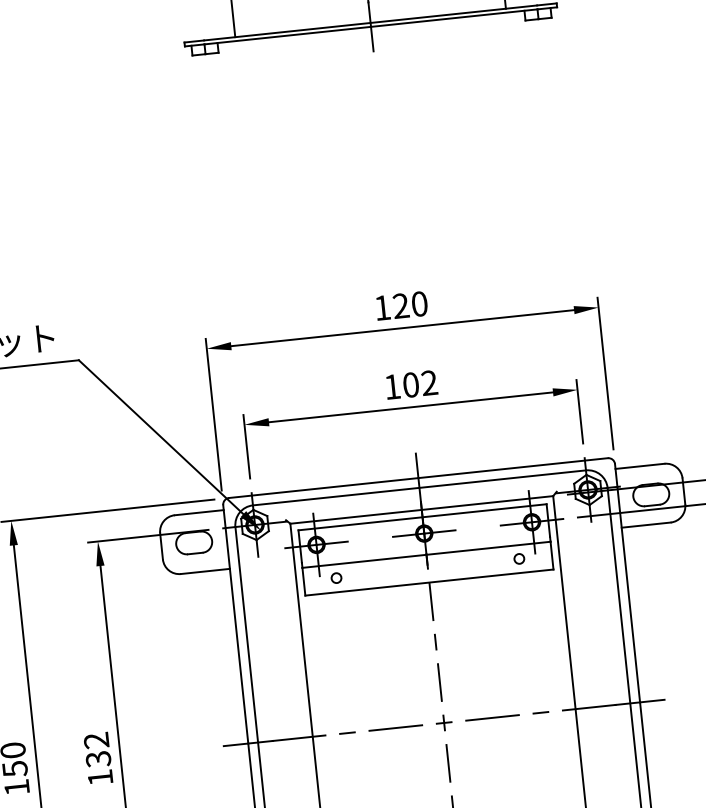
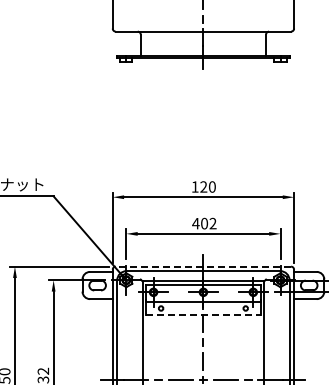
text: (391, 386) -> (195, 223), 102 -> 402
line: (418, 477) -> (203, 266), solid -> dashed
line: (429, 583) -> (203, 315), solid -> dashed

